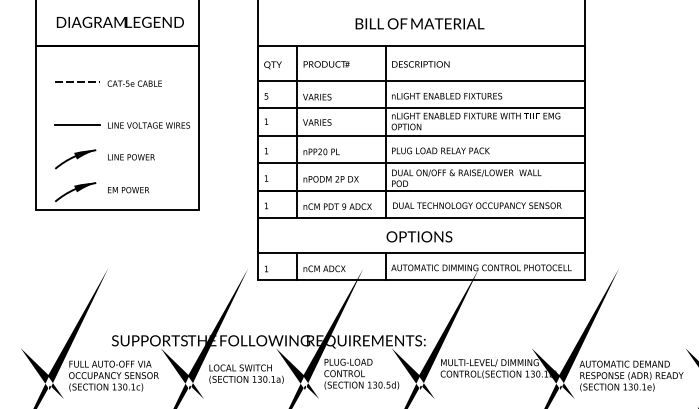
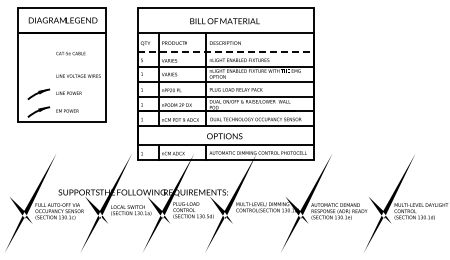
line: (76, 81) -> (39, 52), removed
line: (422, 81) -> (226, 52), solid -> dashed
line: (76, 126) -> (39, 76), removed

